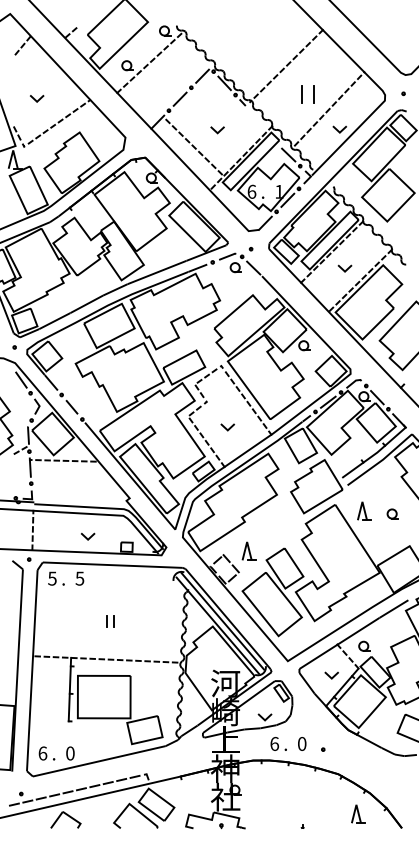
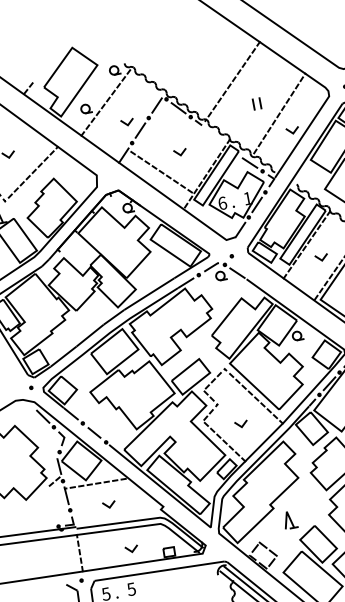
line: (166, 88) -> (126, 123), added
part: (307, 94) -> (256, 104), size x0.62
line: (72, 486) -> (108, 505), added
part: (248, 550) -> (289, 519), moved

